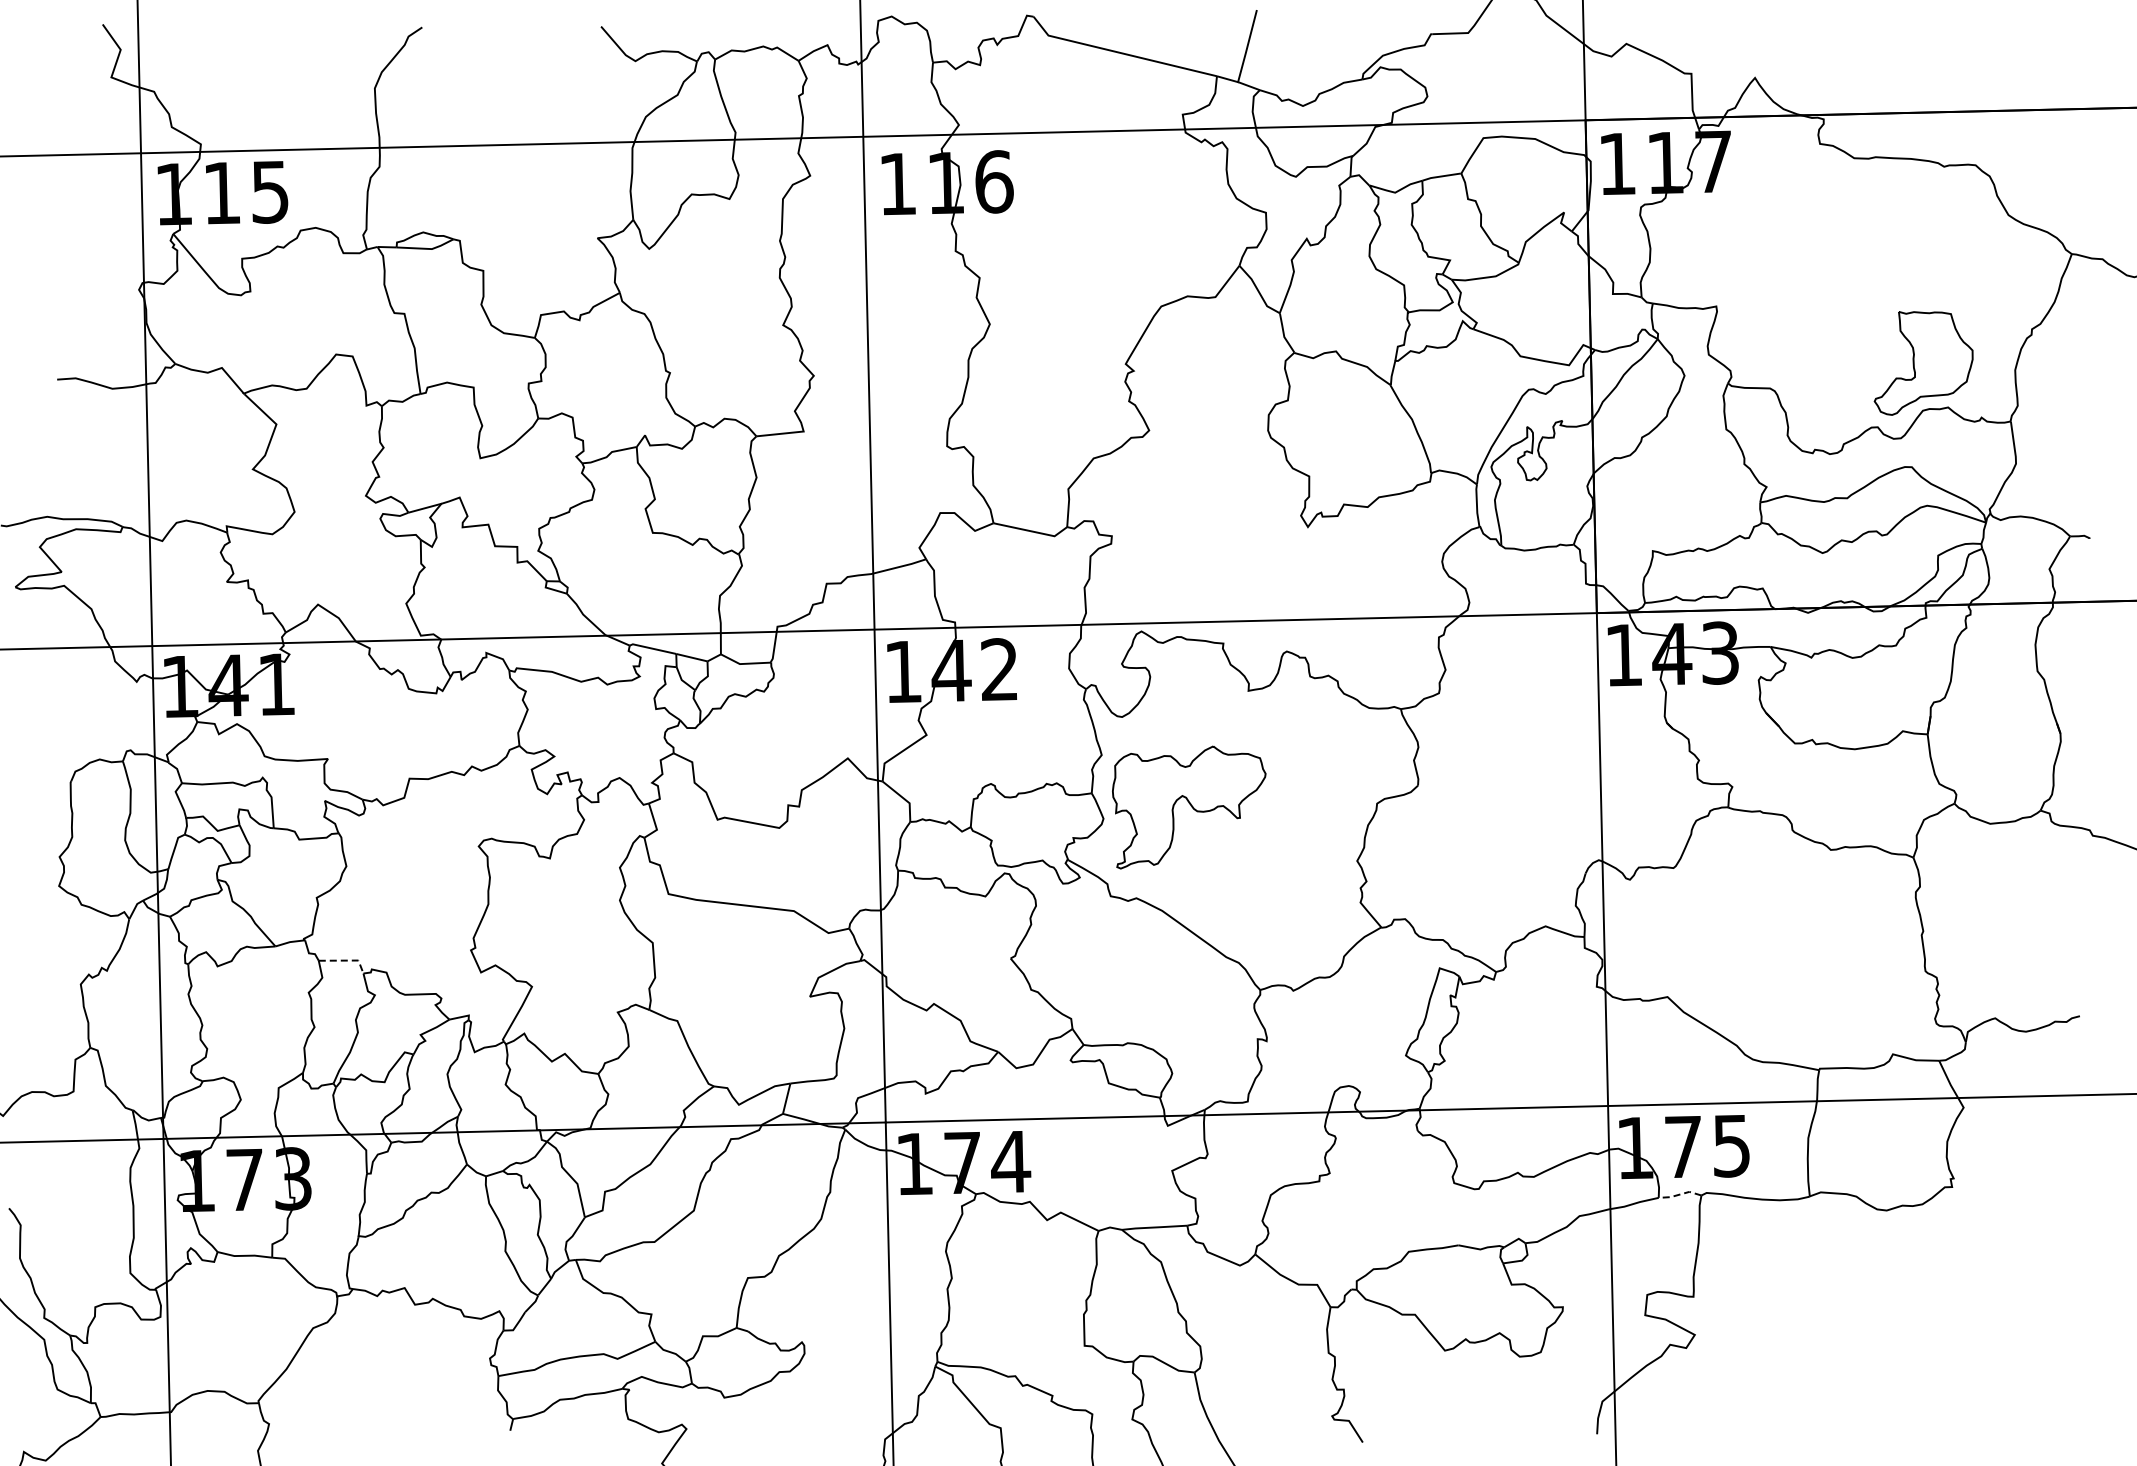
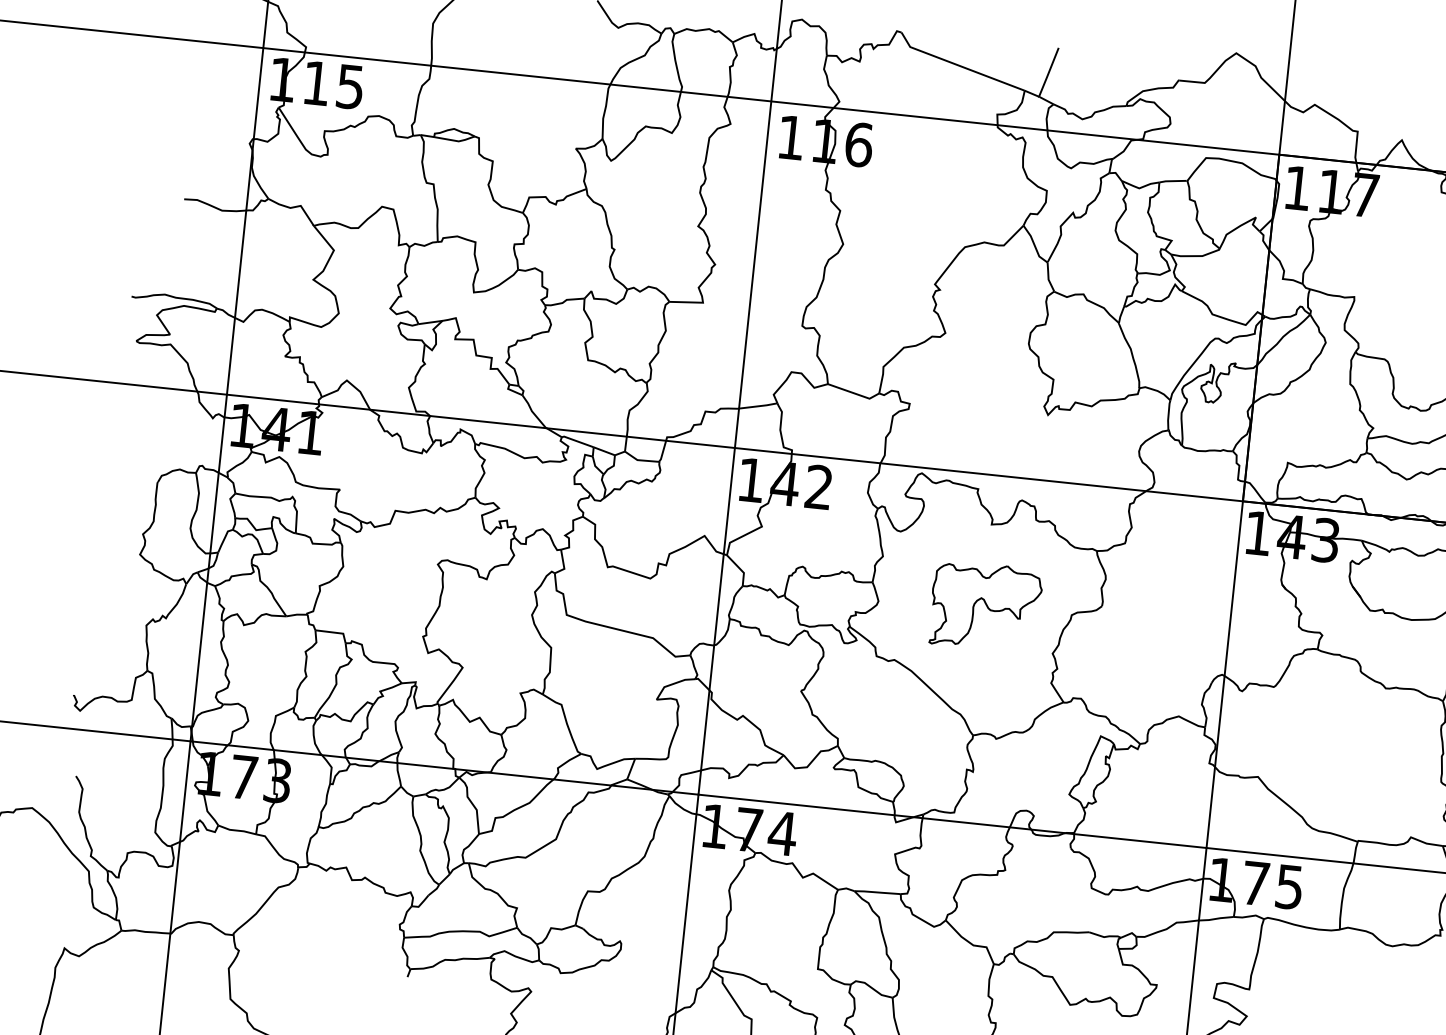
part: (1189, 807) -> (985, 606), moved
line: (346, 960) -> (334, 632), dashed -> solid
line: (1680, 1194) -> (1249, 916), dashed -> solid

